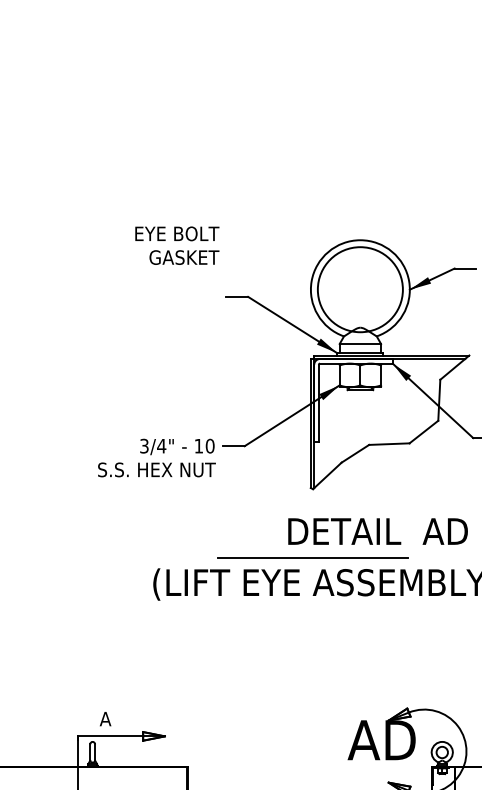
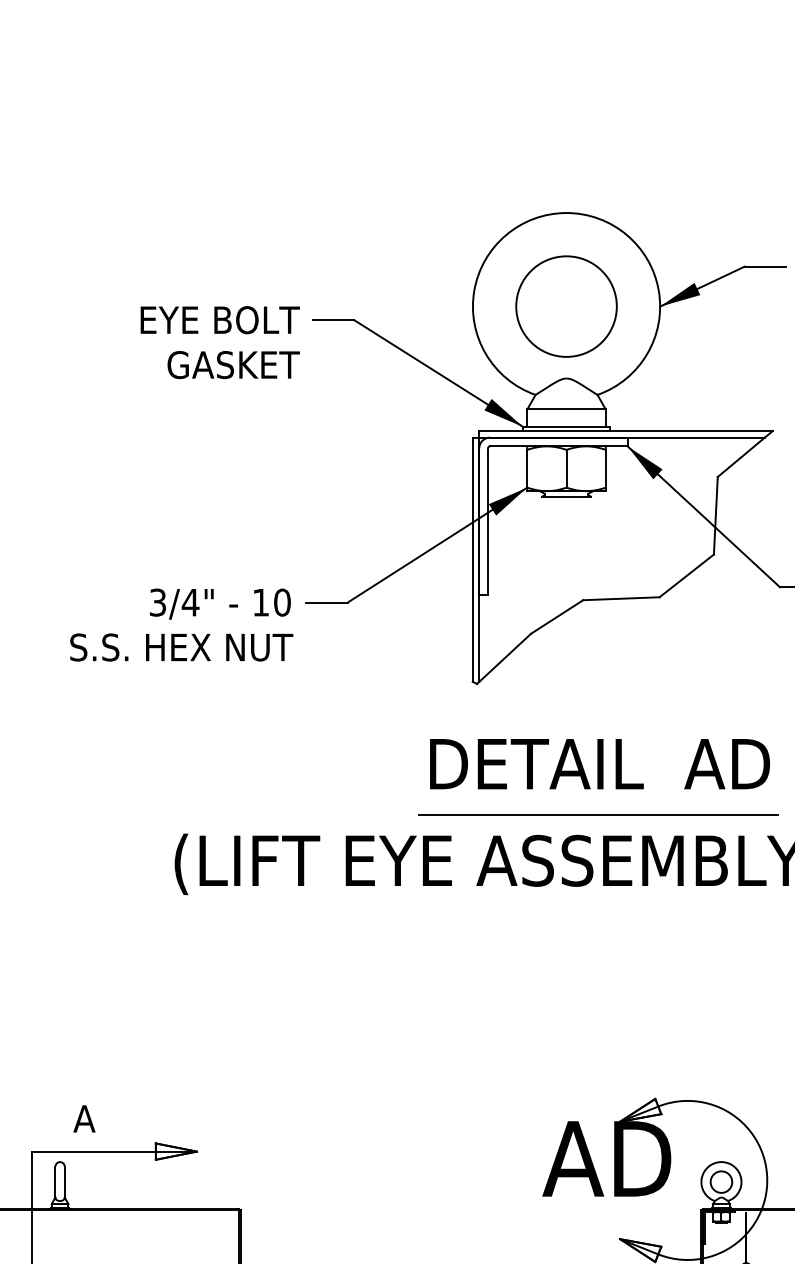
text: (177, 245) -> (220, 342), moved
circle: (359, 289) -> (564, 306), size x0.62
line: (312, 557) -> (597, 813), moved

